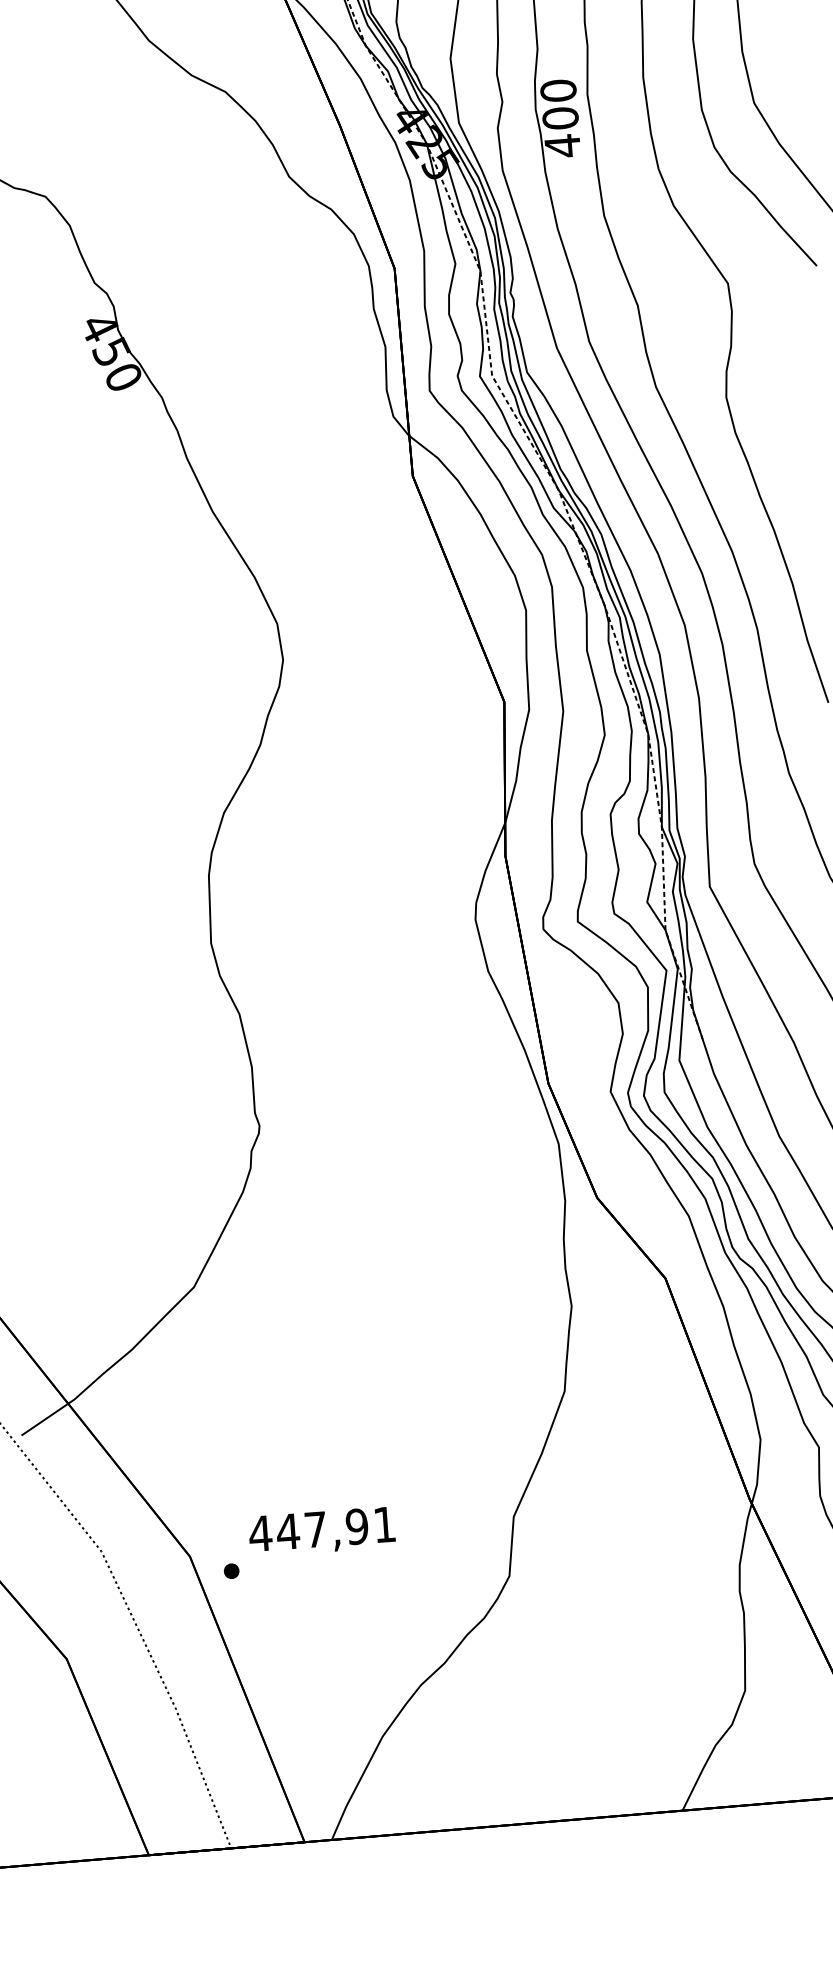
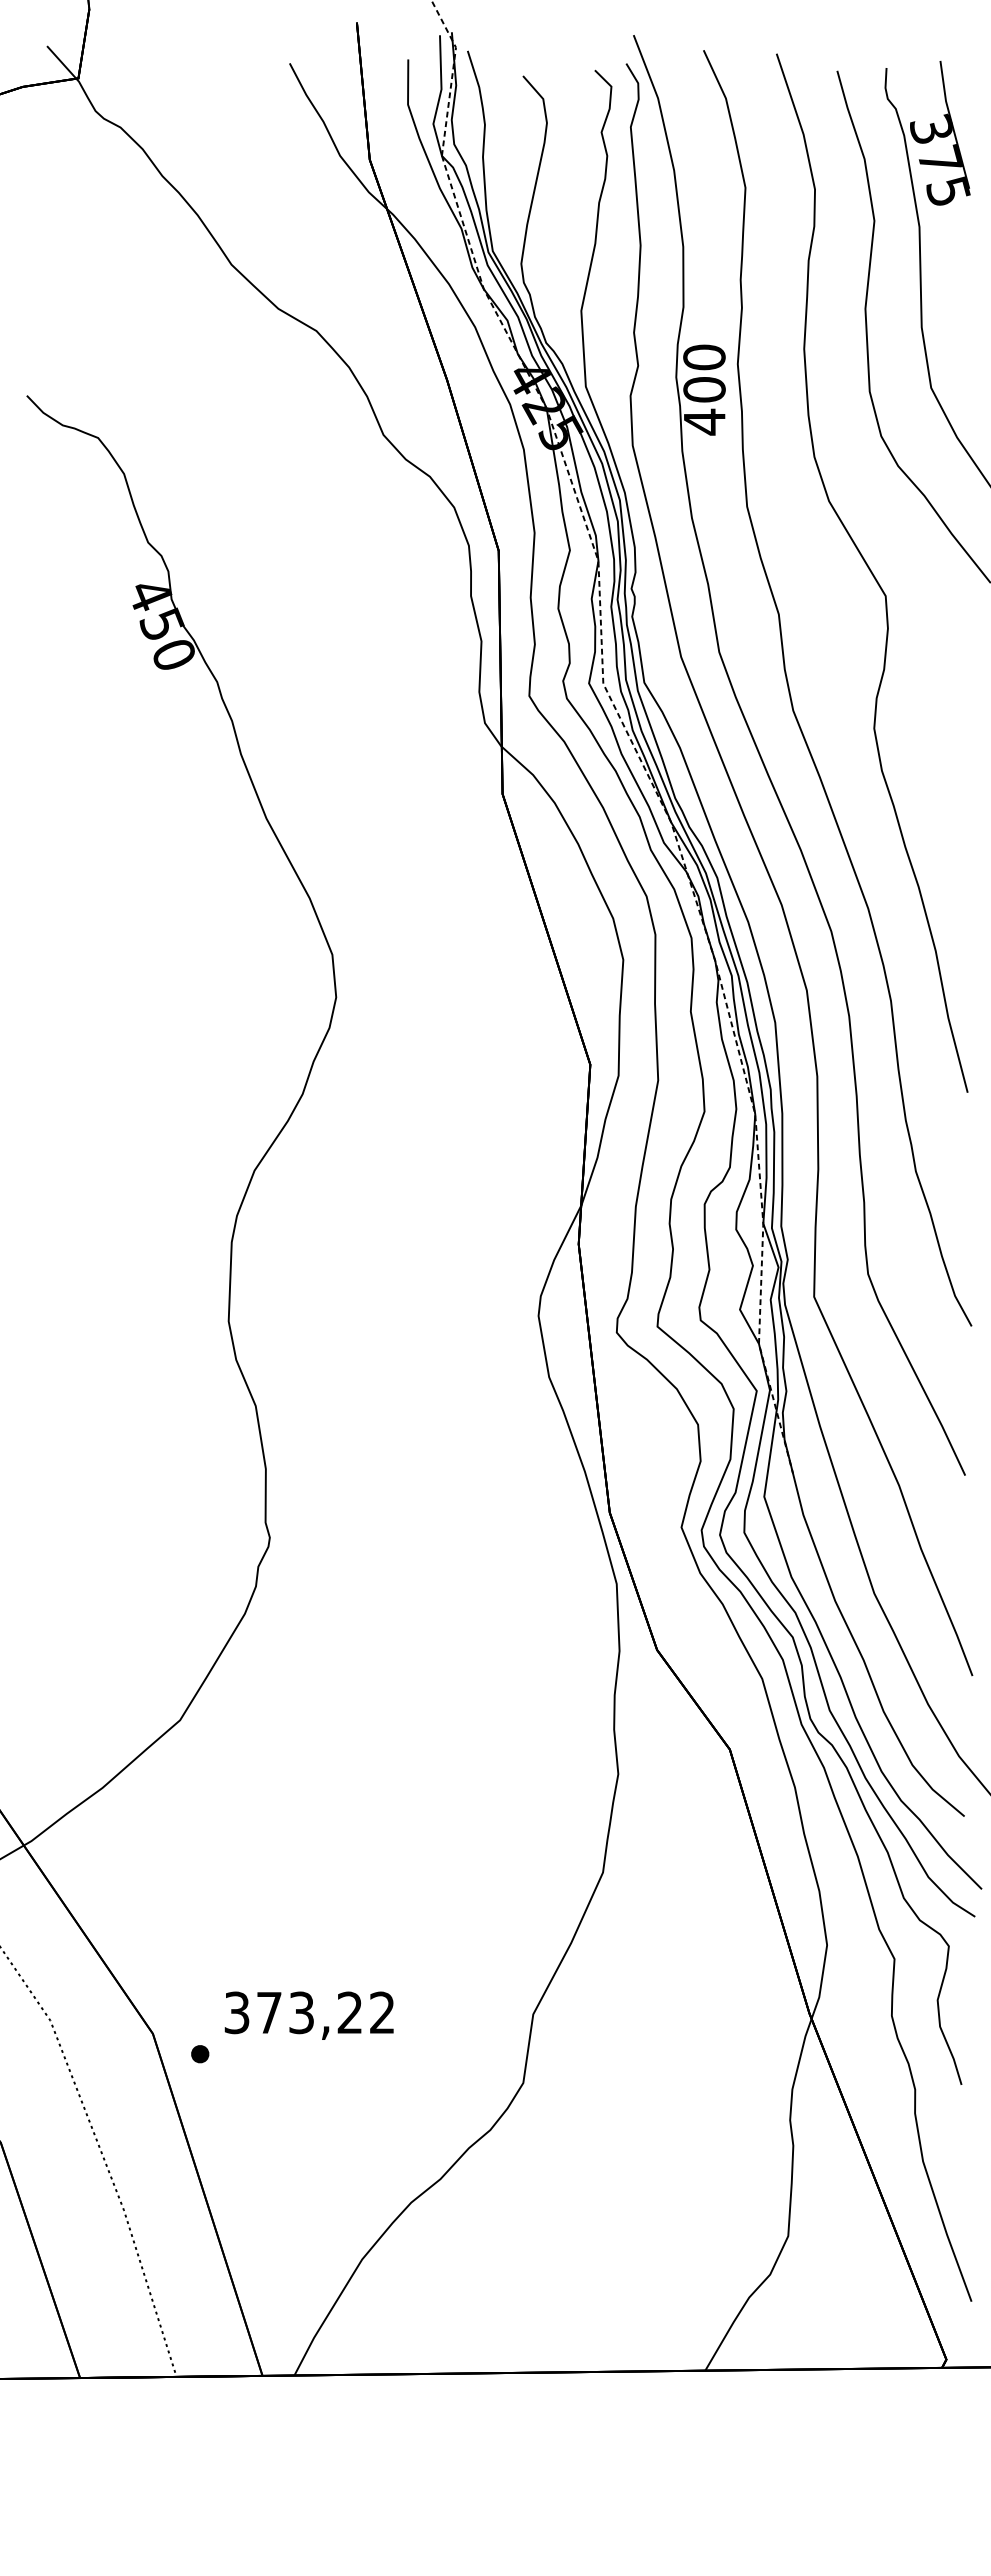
text: (321, 1528) -> (308, 2012), 447,91 -> 373,22

